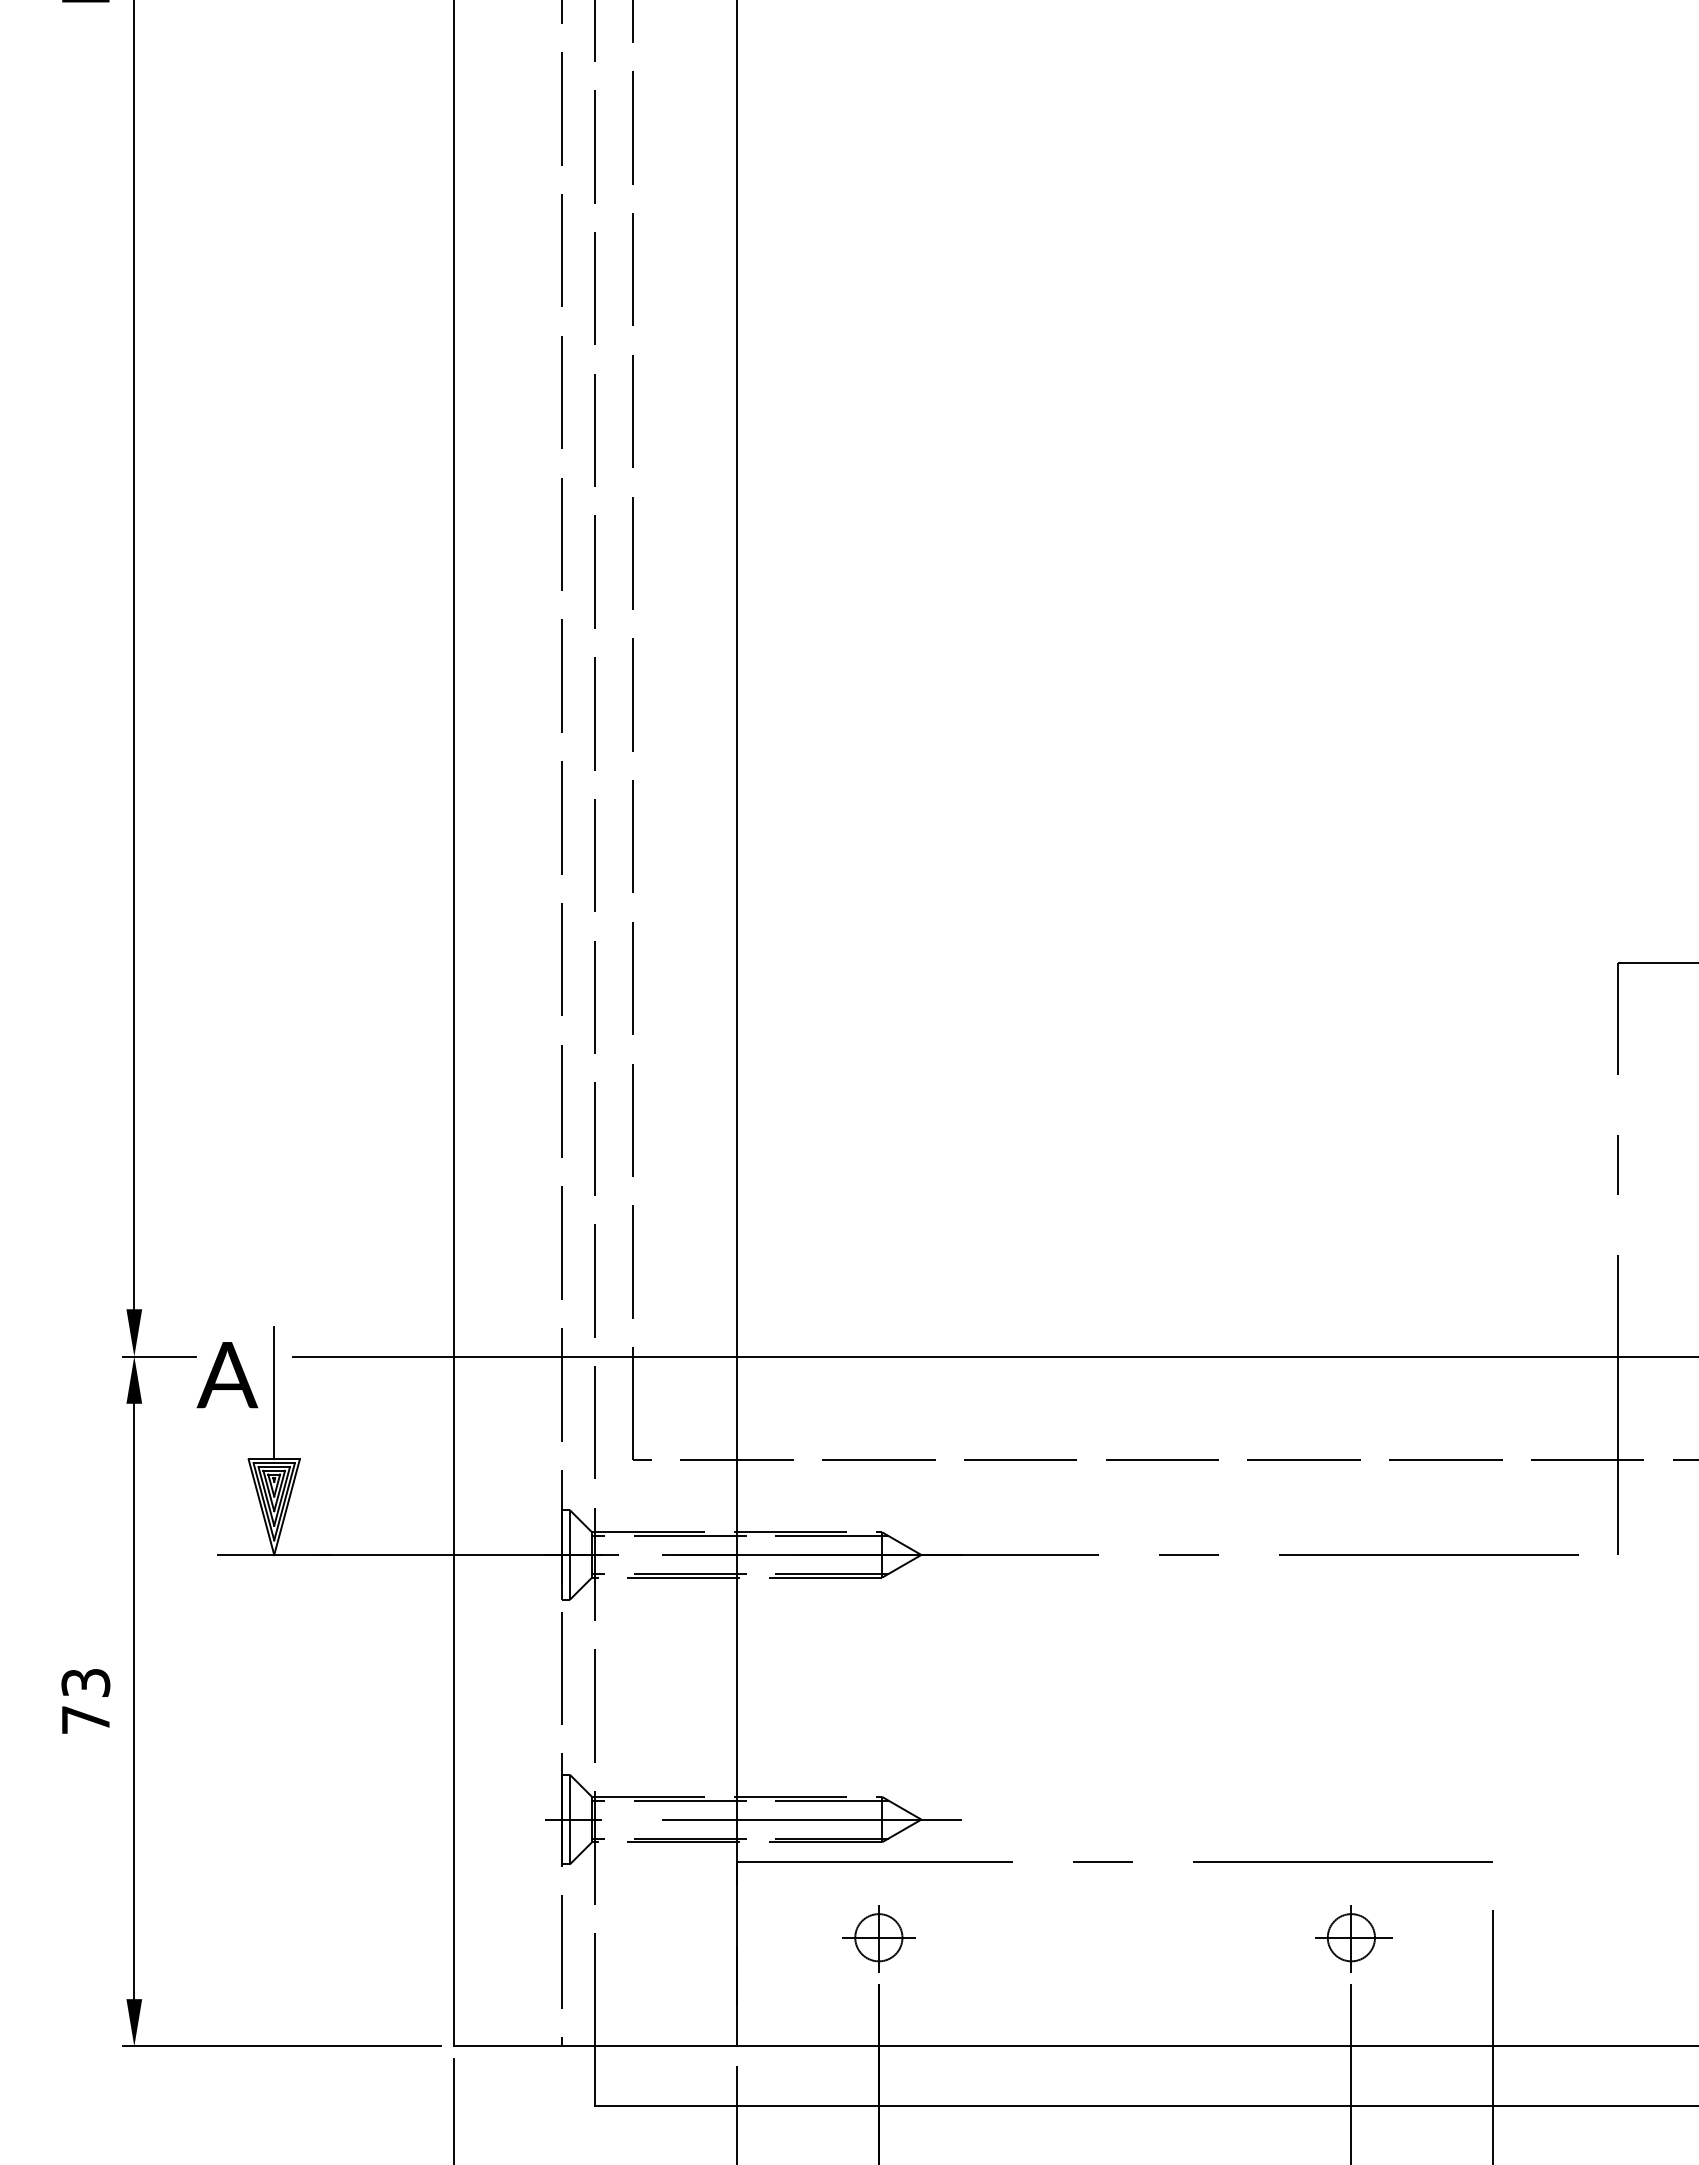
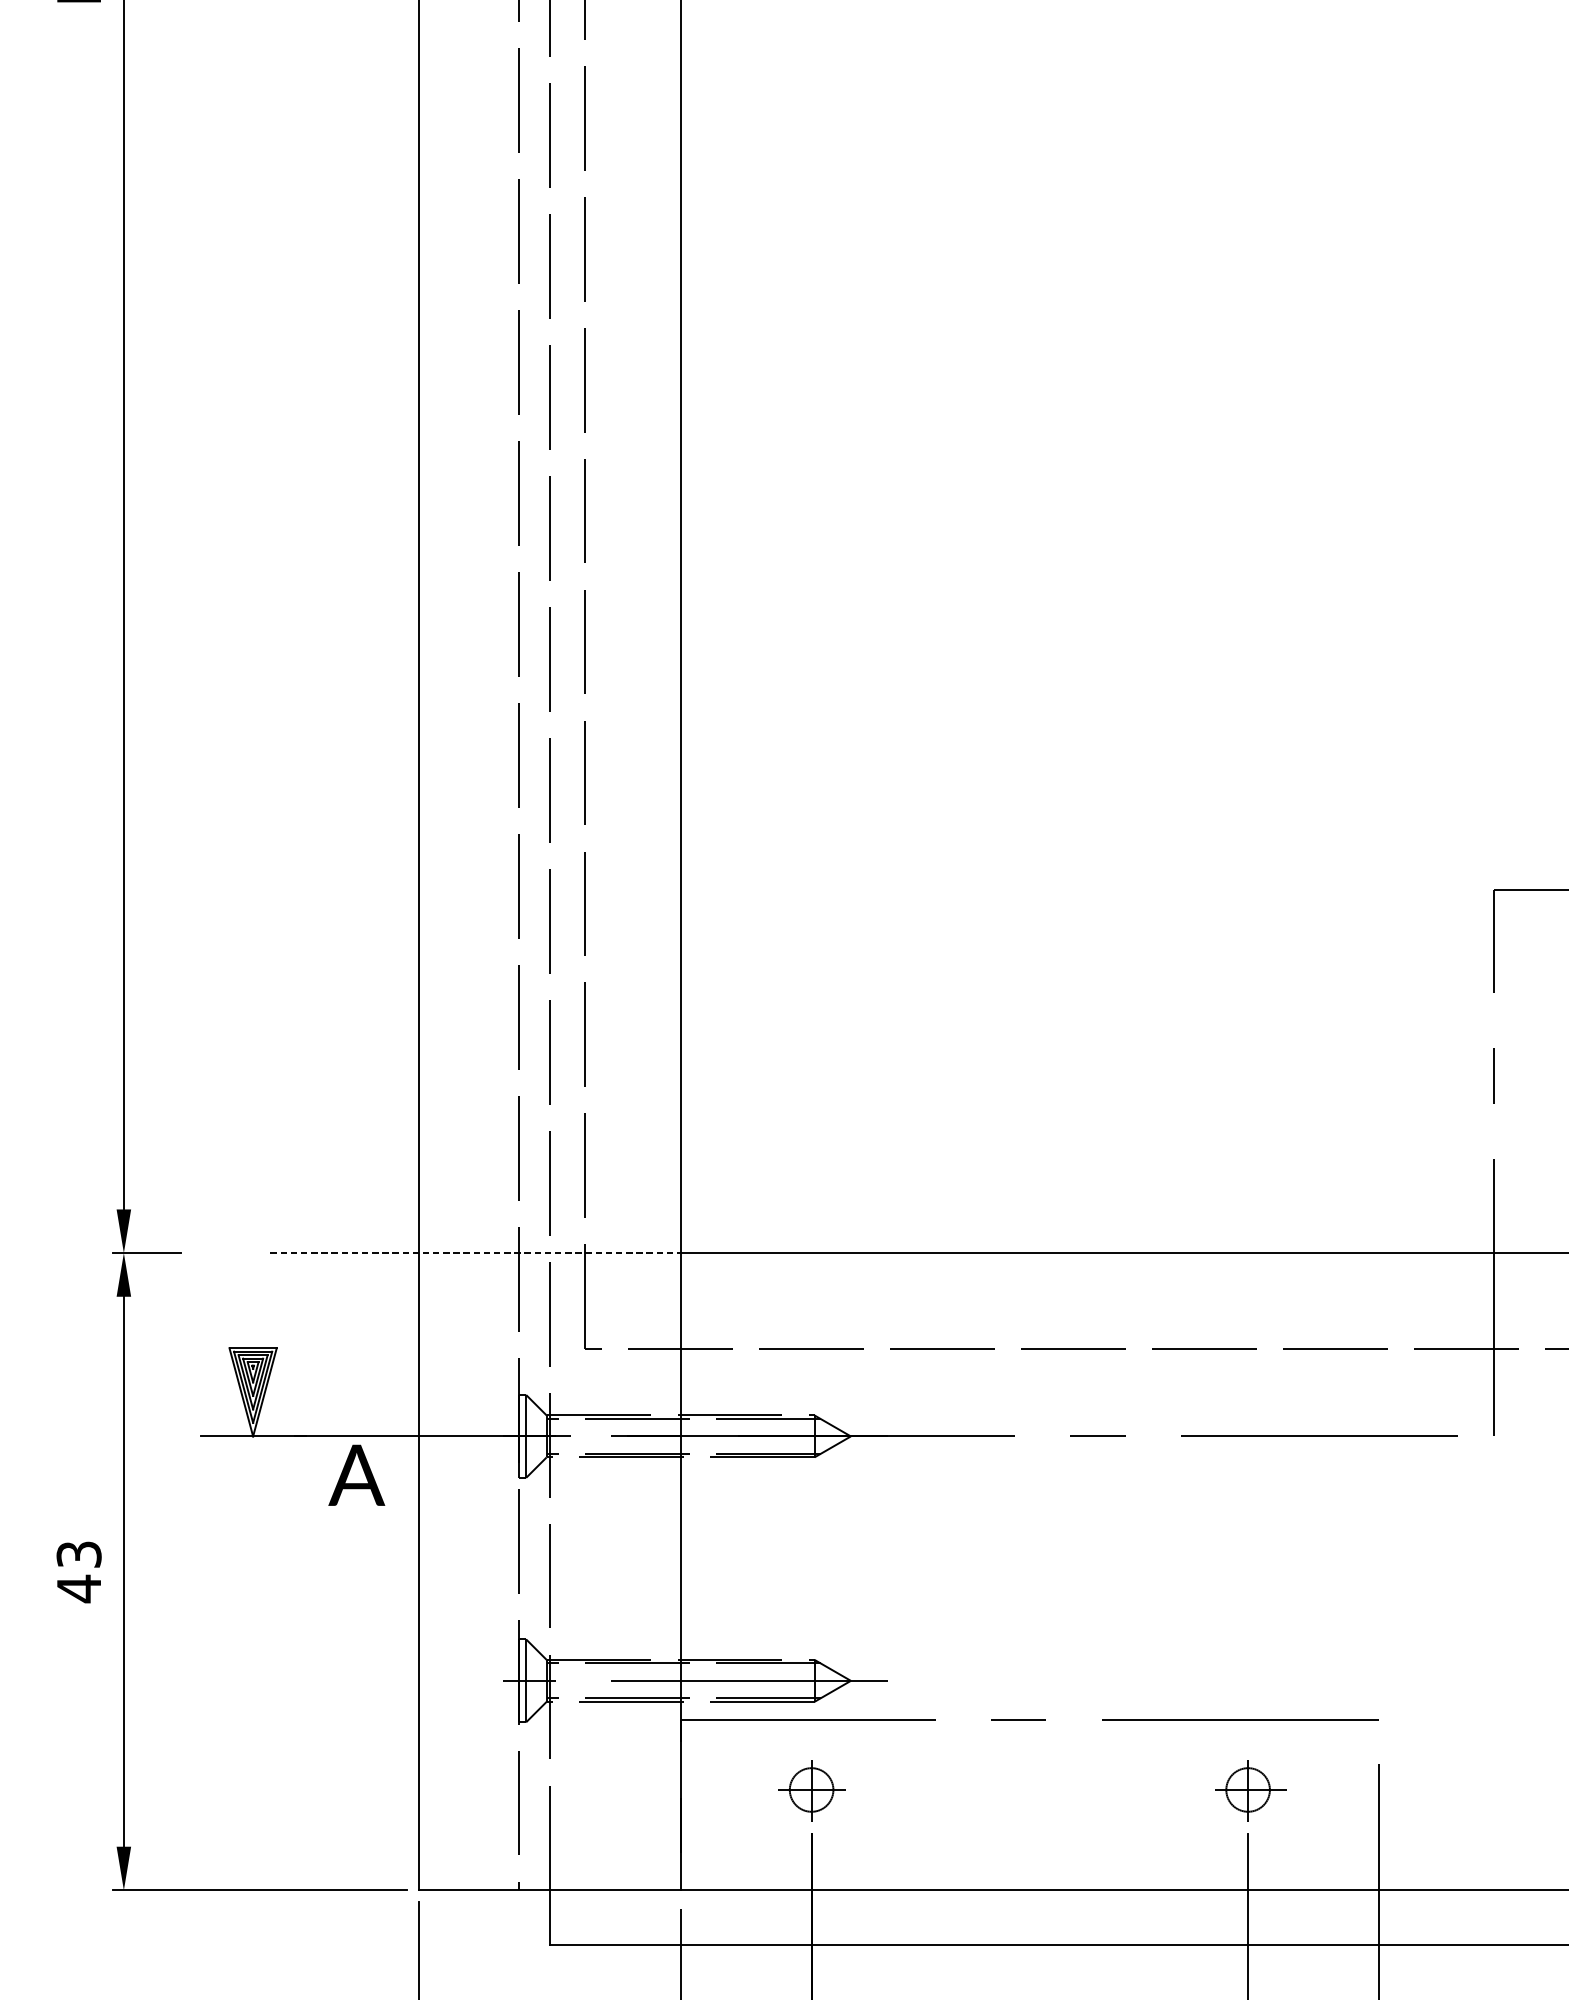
line: (515, 1356) -> (475, 1253), solid -> dashed
text: (227, 1375) -> (356, 1475), moved
line: (274, 1393) -> (253, 1287), removed
text: (85, 1719) -> (78, 1588), 73 -> 43

